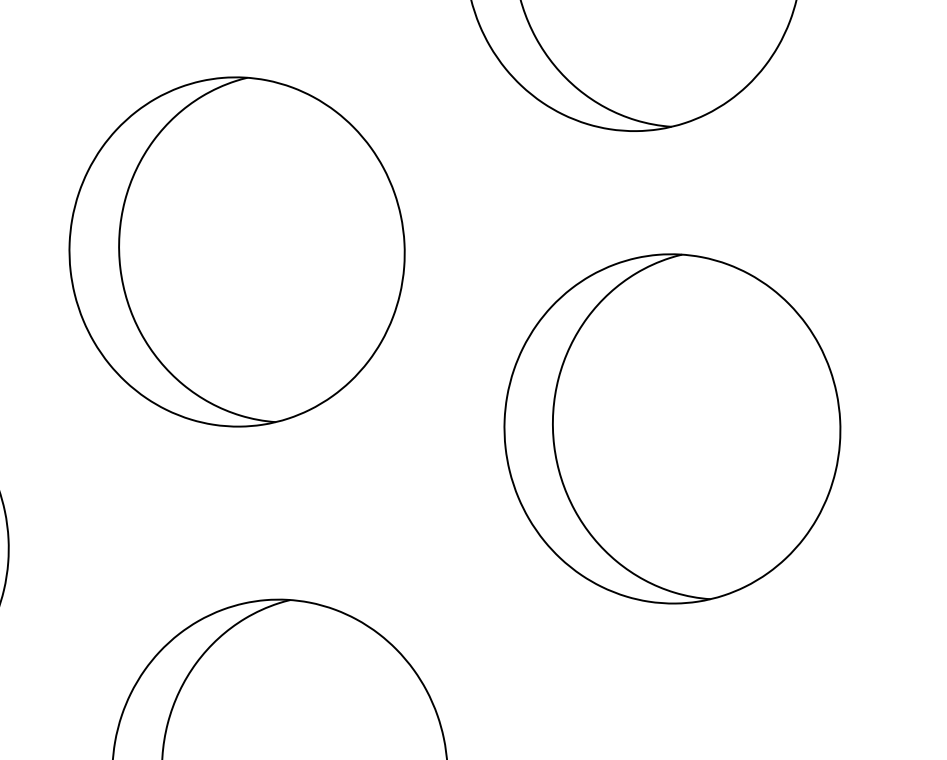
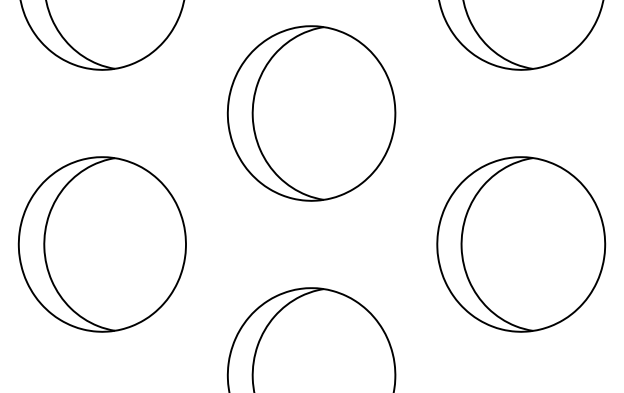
part: (672, 428) -> (521, 244), moved

